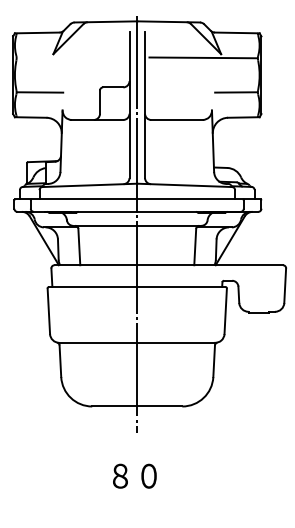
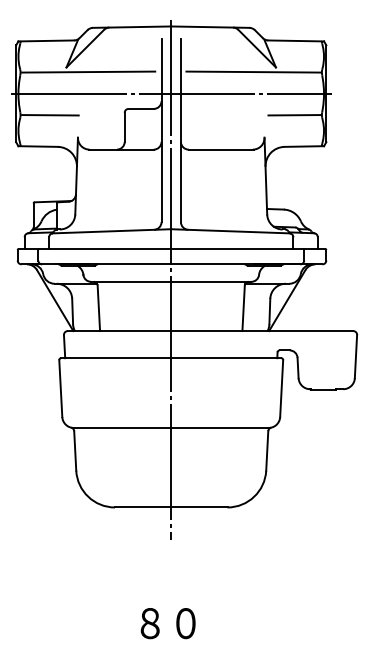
line: (71, 57) -> (88, 71), added
line: (136, 75) -> (170, 93), added
text: (134, 476) -> (167, 623), moved

